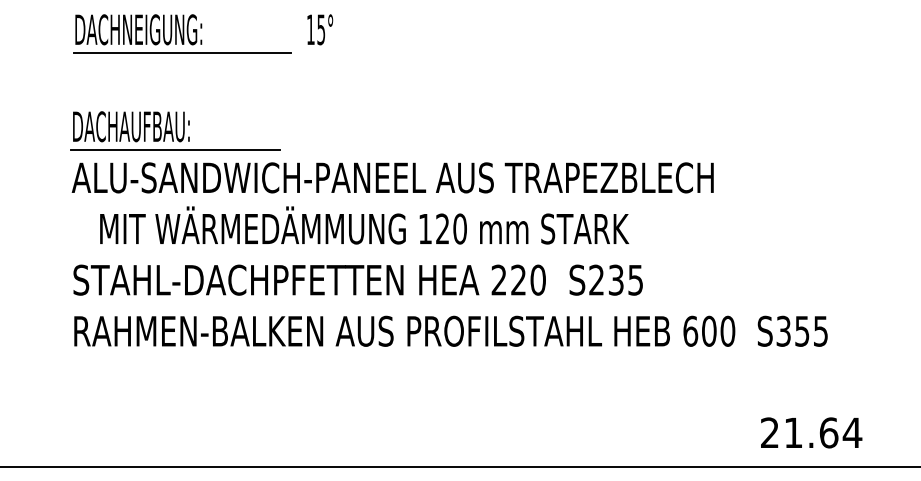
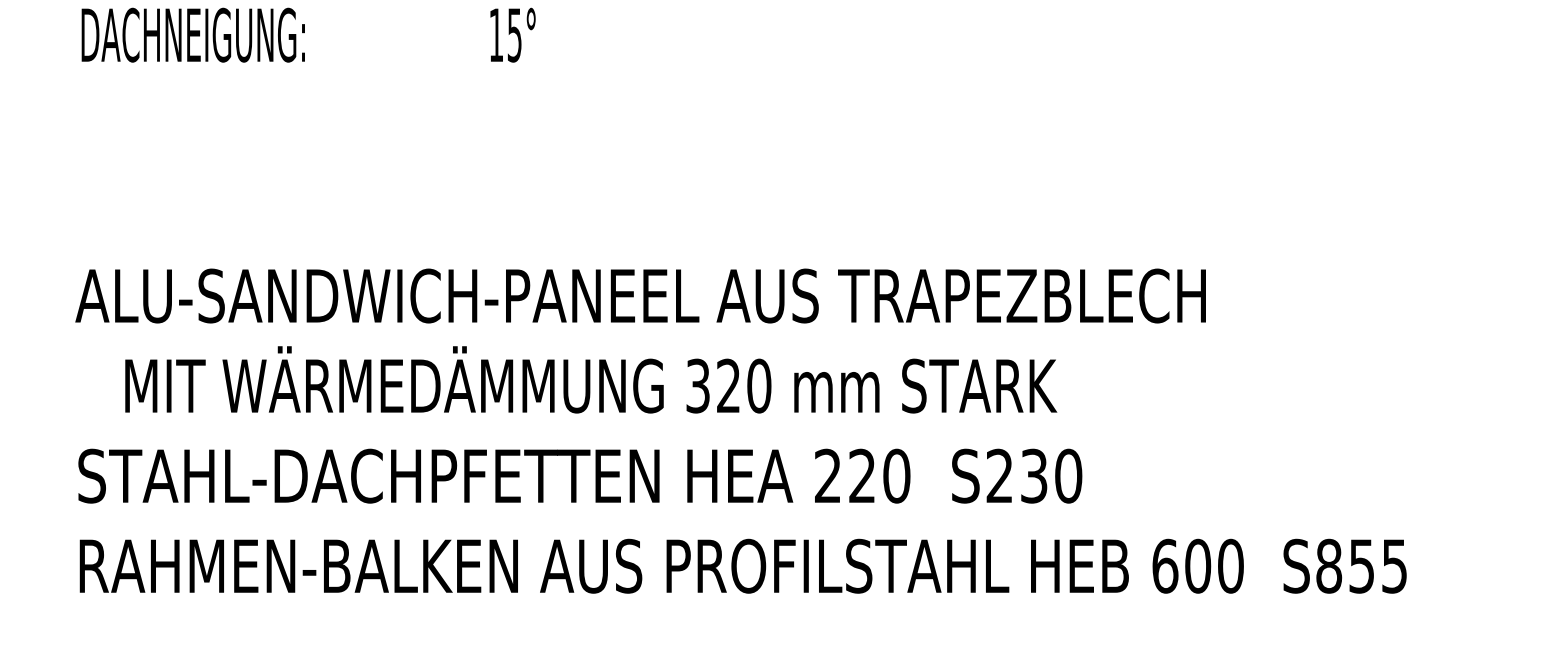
line: (182, 52) -> (270, 75), removed
part: (175, 130) -> (258, 212), removed
text: (424, 228) -> (696, 385), 120 -> 320
text: (635, 279) -> (1068, 474), S235 -> S230
text: (783, 330) -> (1328, 564), S355 -> S855

